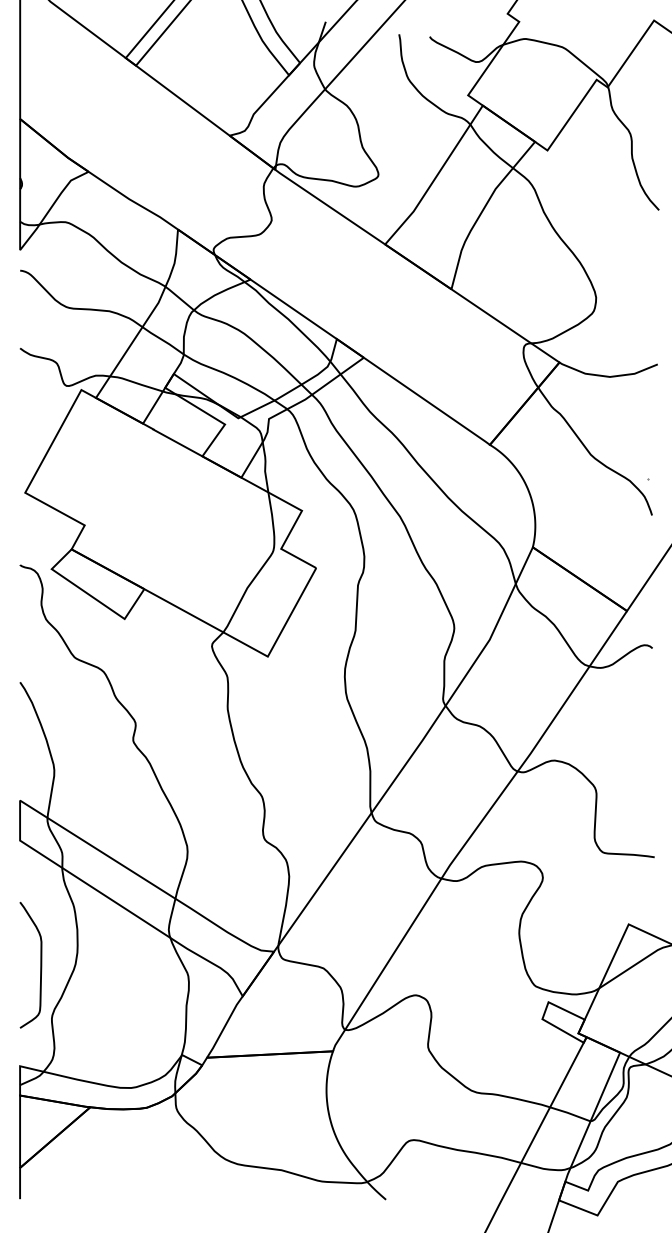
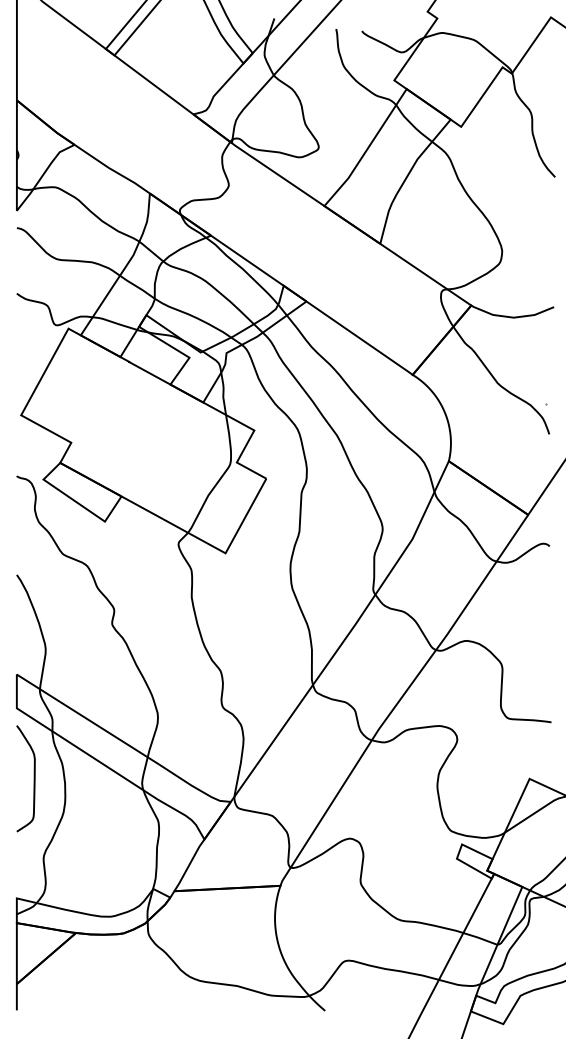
curve: (40, 964) -> (34, 778), moved

